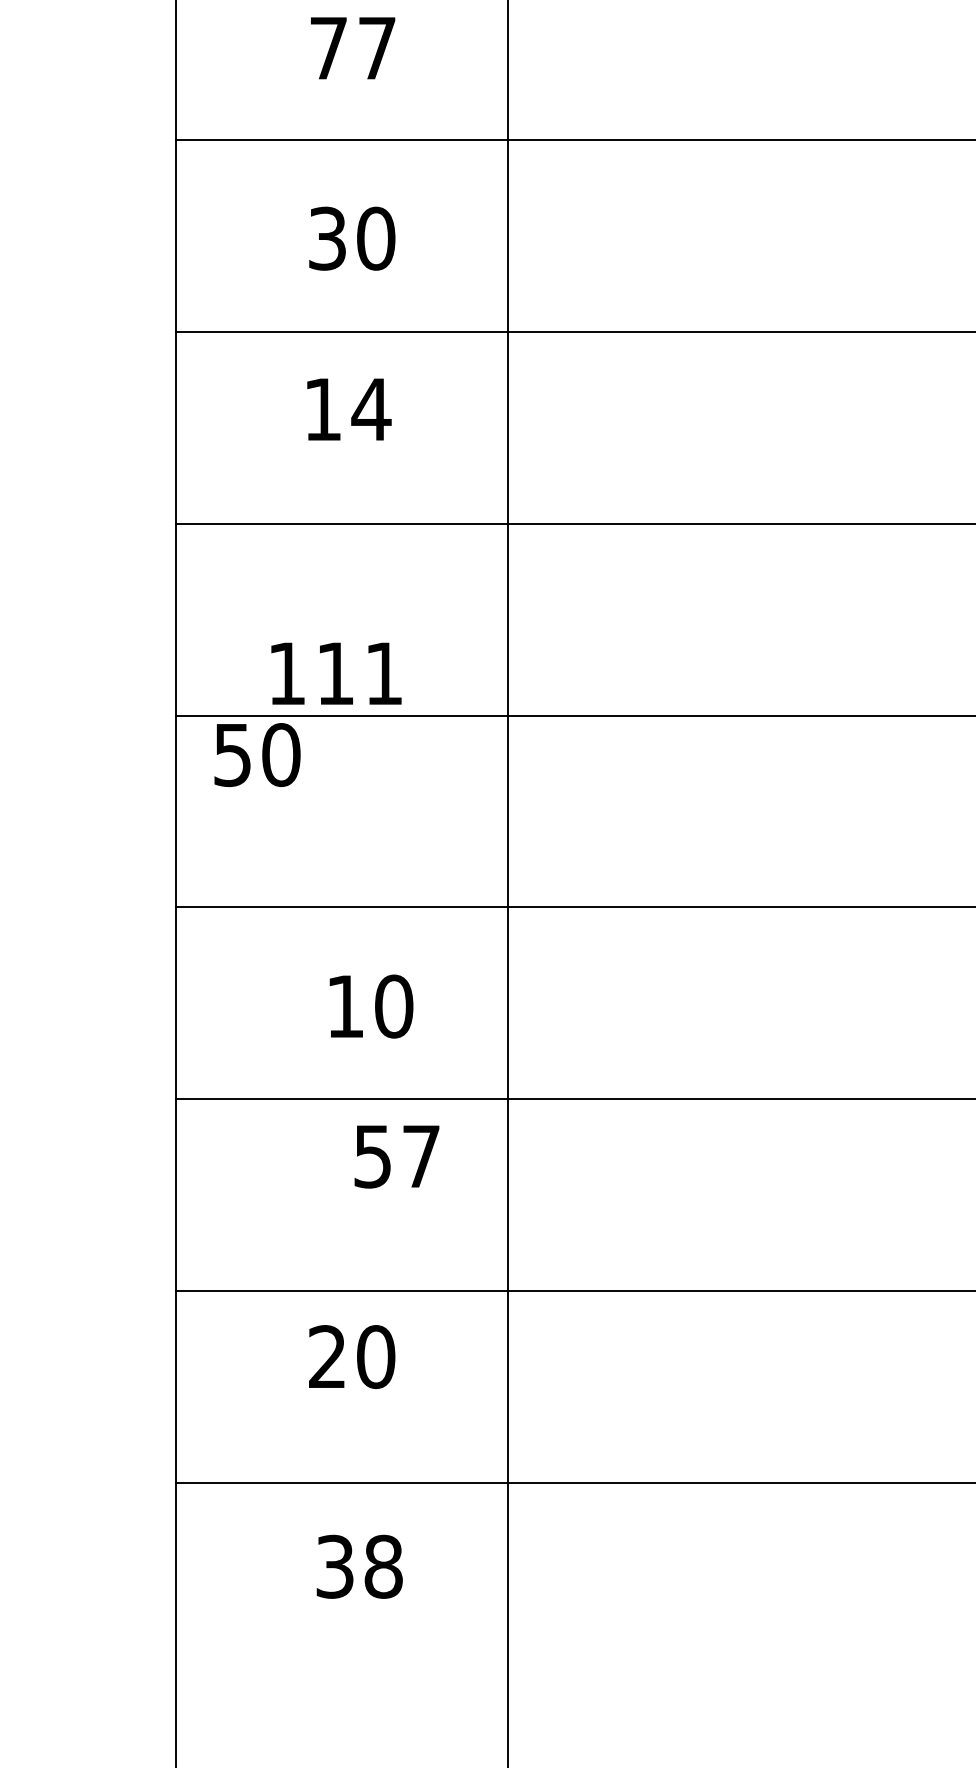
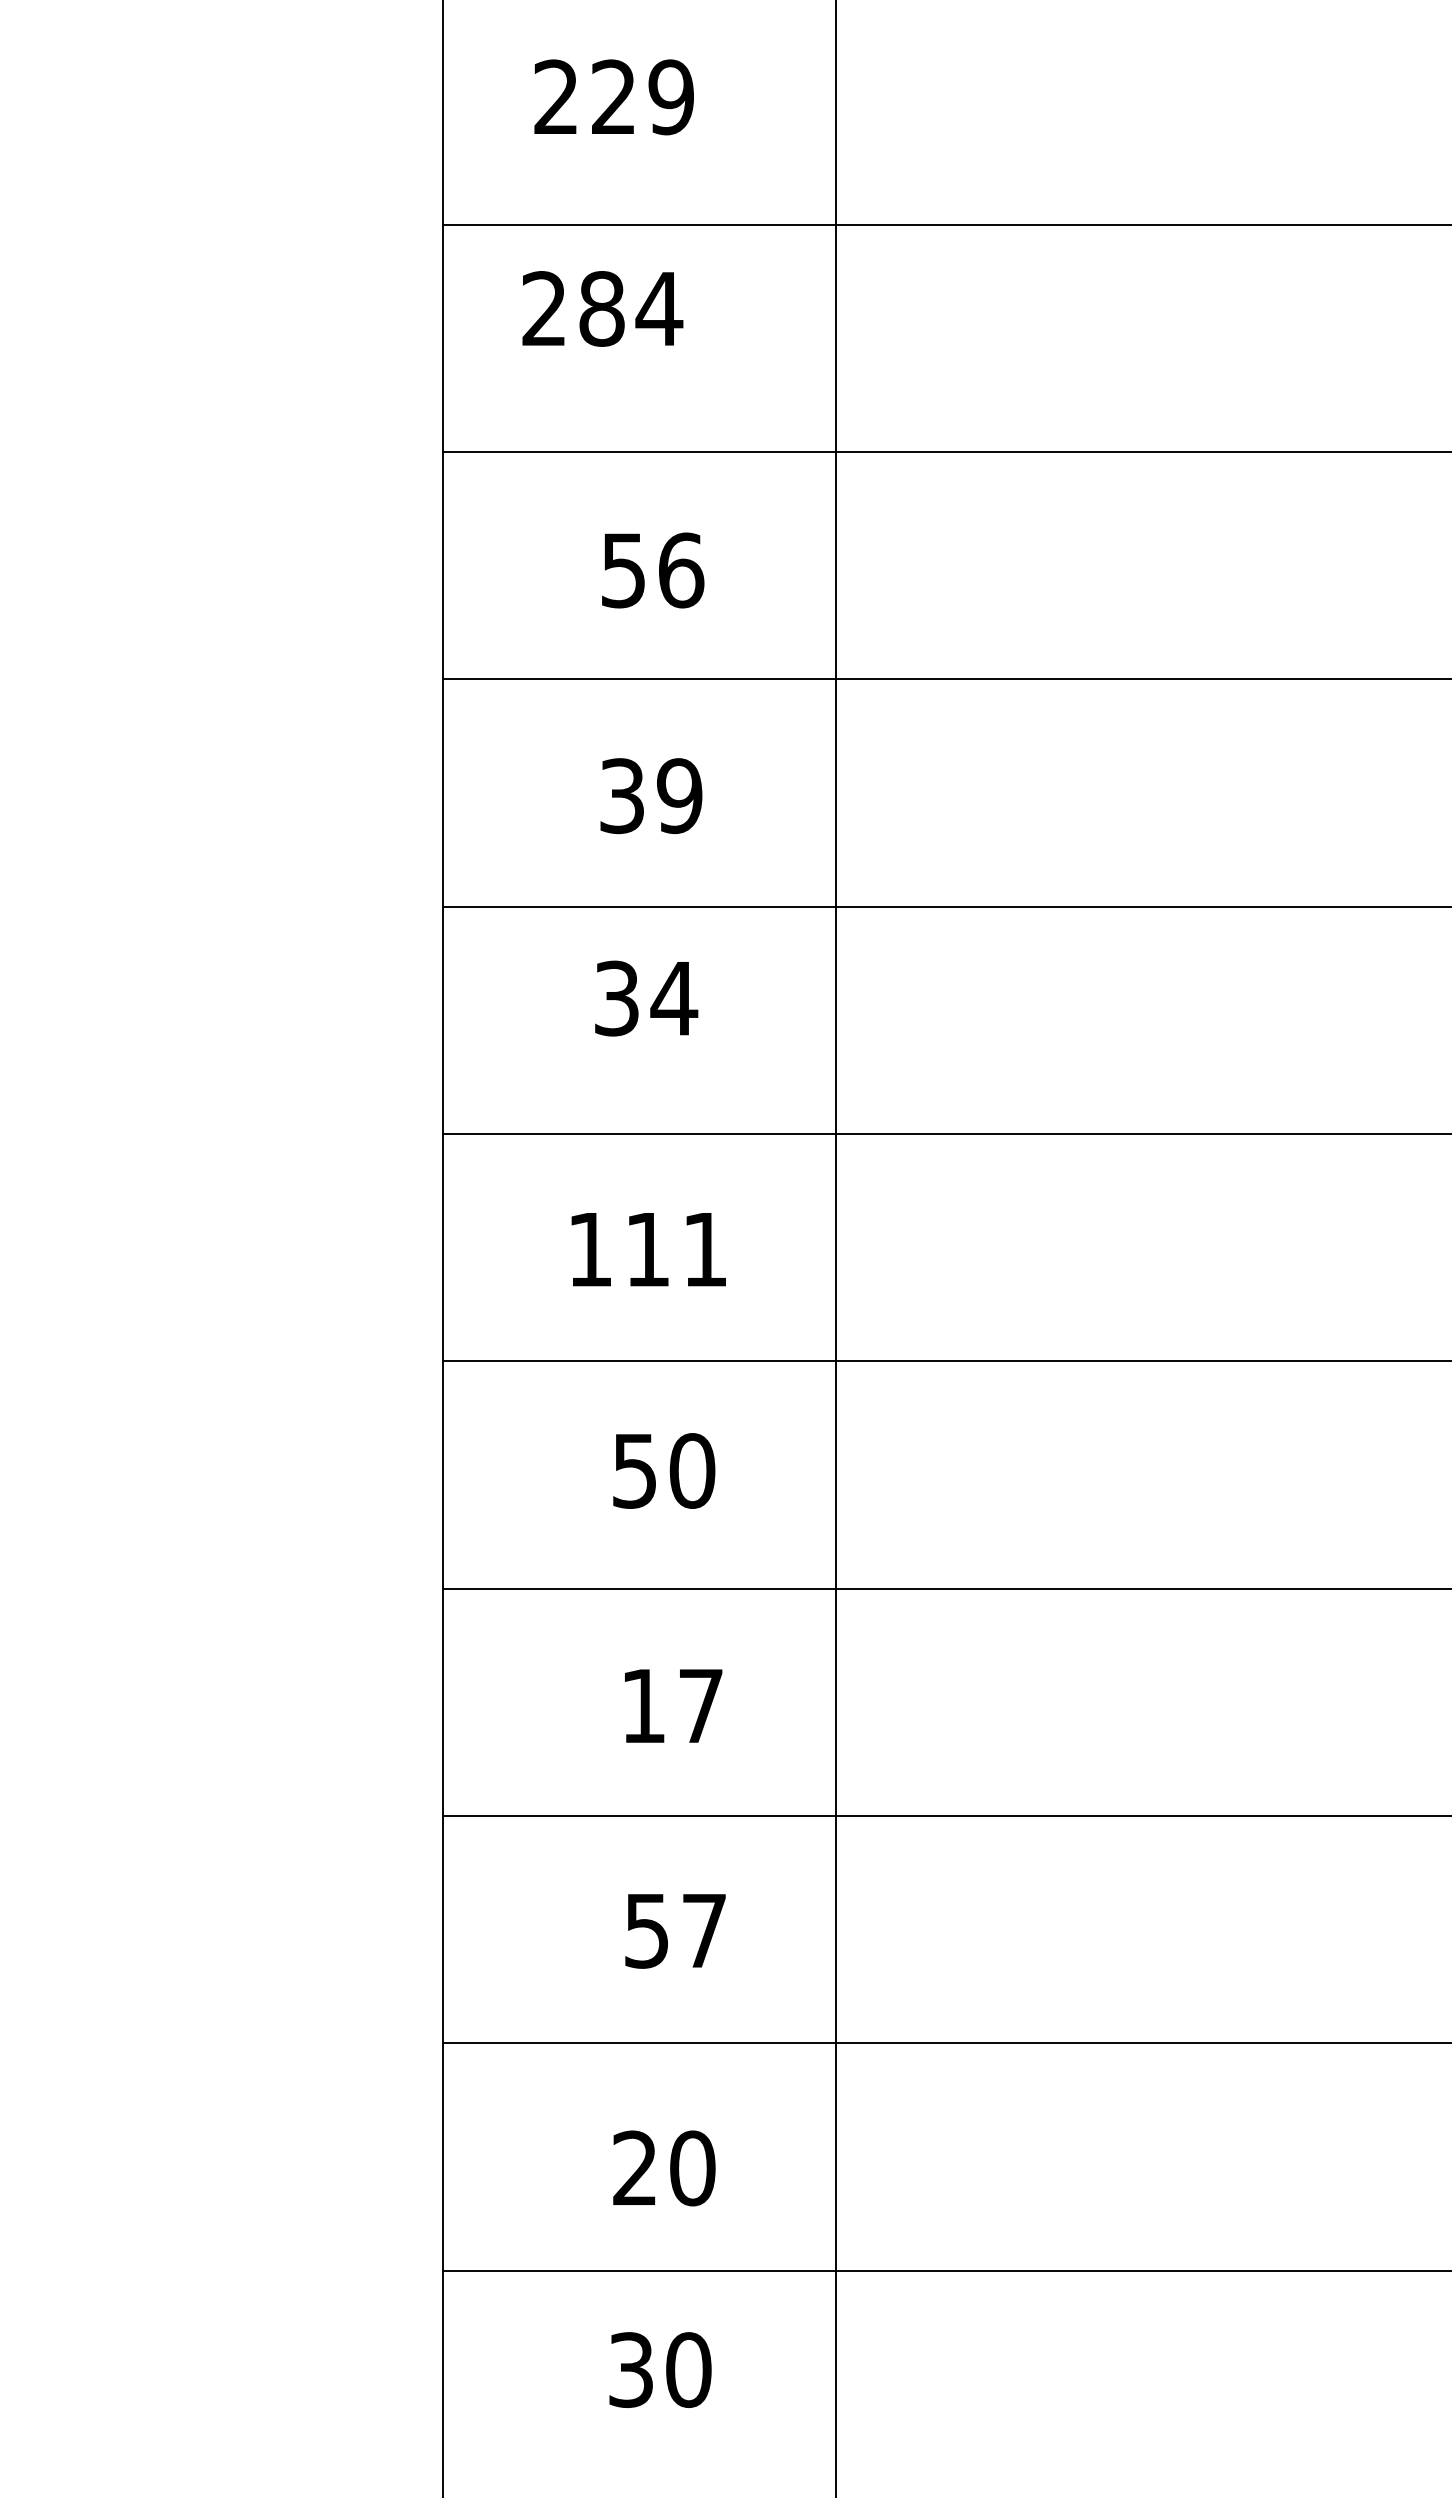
text: (353, 48) -> (653, 570), 77 -> 56
text: (375, 239) -> (679, 796), 30 -> 39
text: (322, 409) -> (616, 998), 14 -> 34
text: (336, 673) -> (648, 1249), moved
text: (257, 754) -> (664, 1470), moved
text: (393, 1006) -> (700, 1706), 10 -> 17
text: (396, 1157) -> (675, 1931), moved
text: (352, 1357) -> (664, 2168), moved
text: (383, 1566) -> (688, 2369), 38 -> 30

